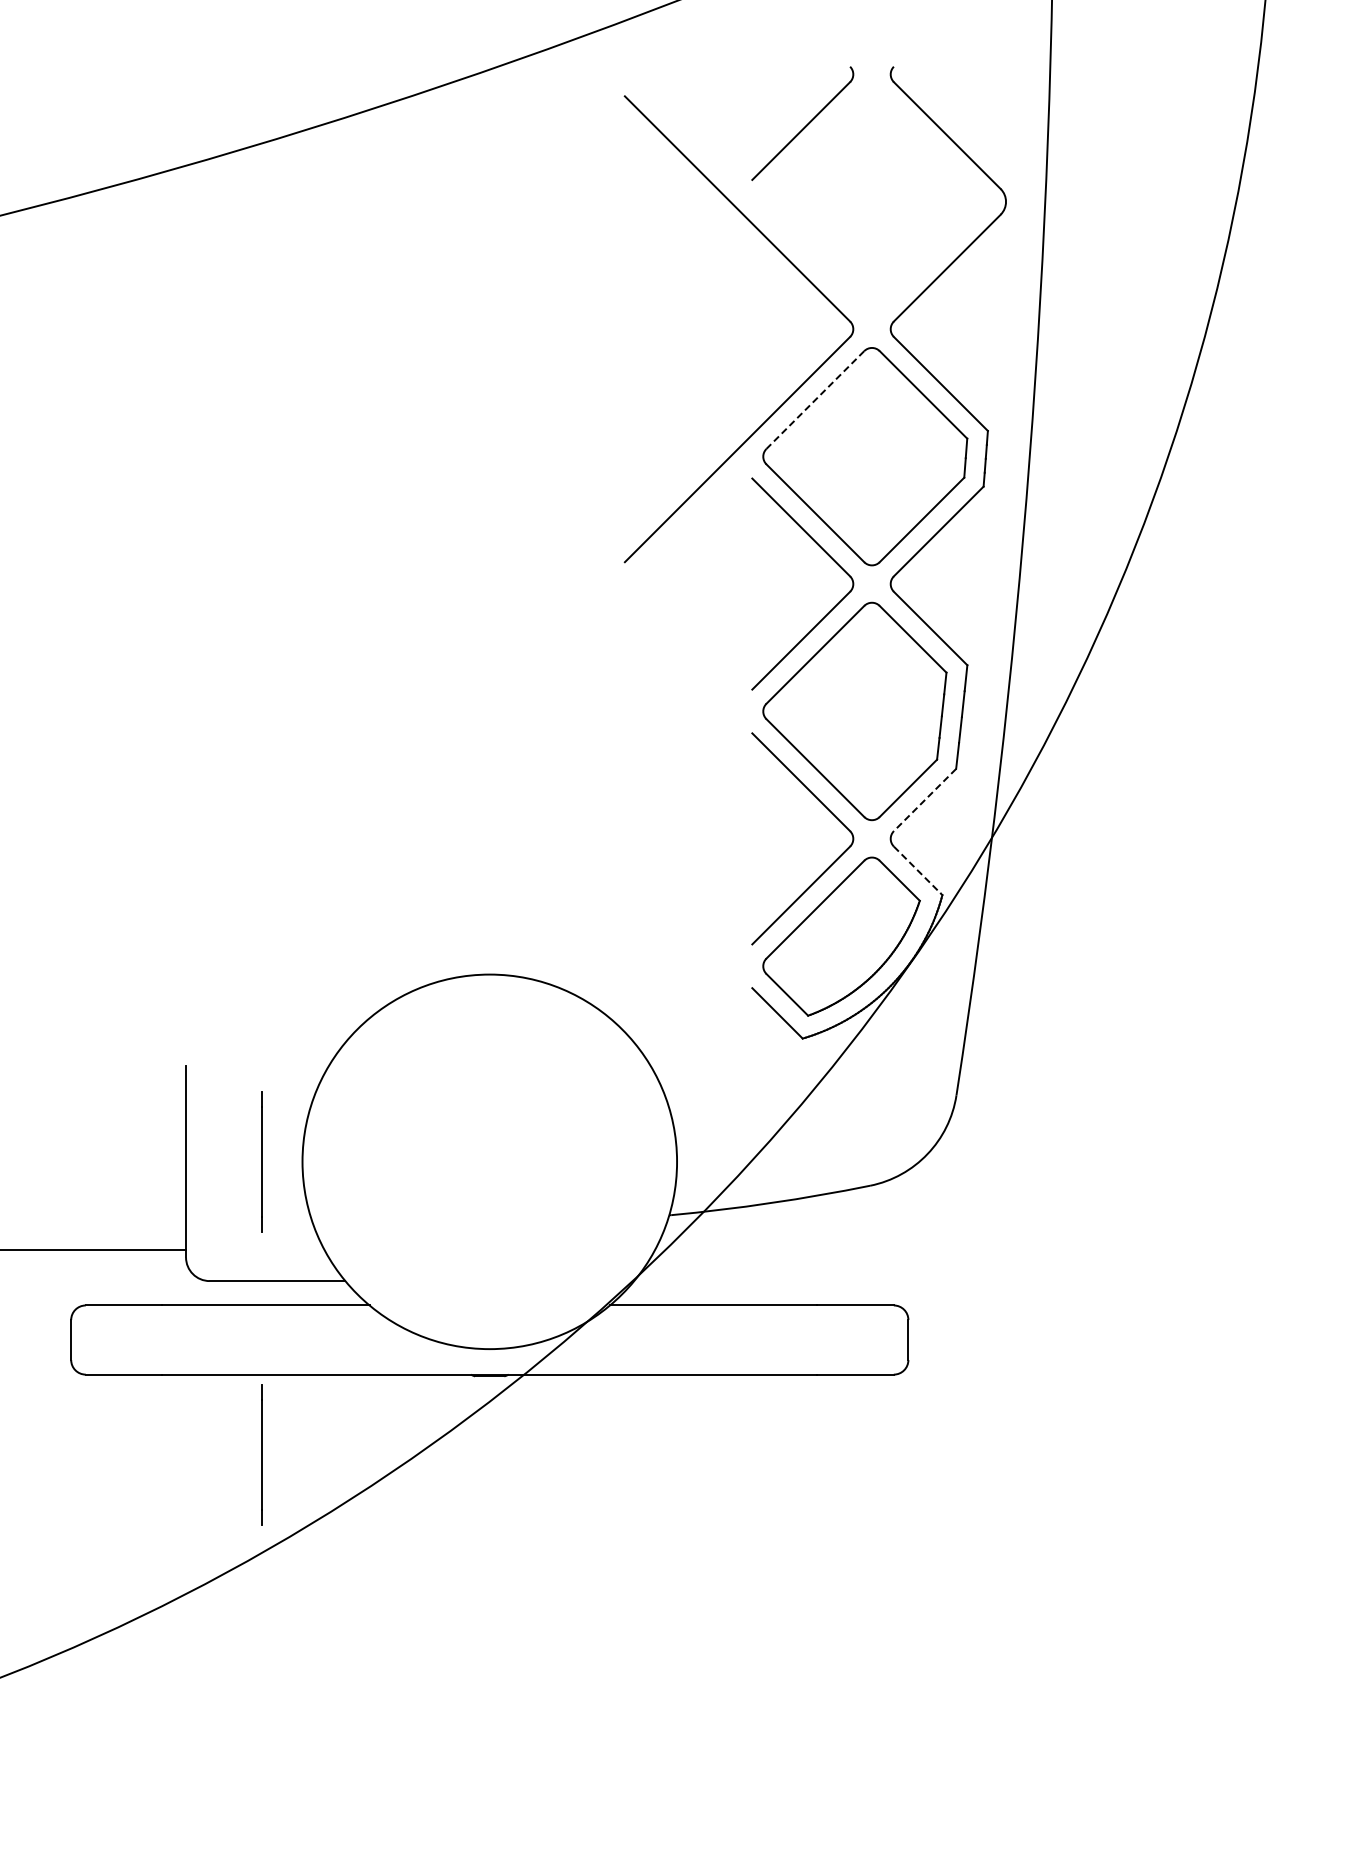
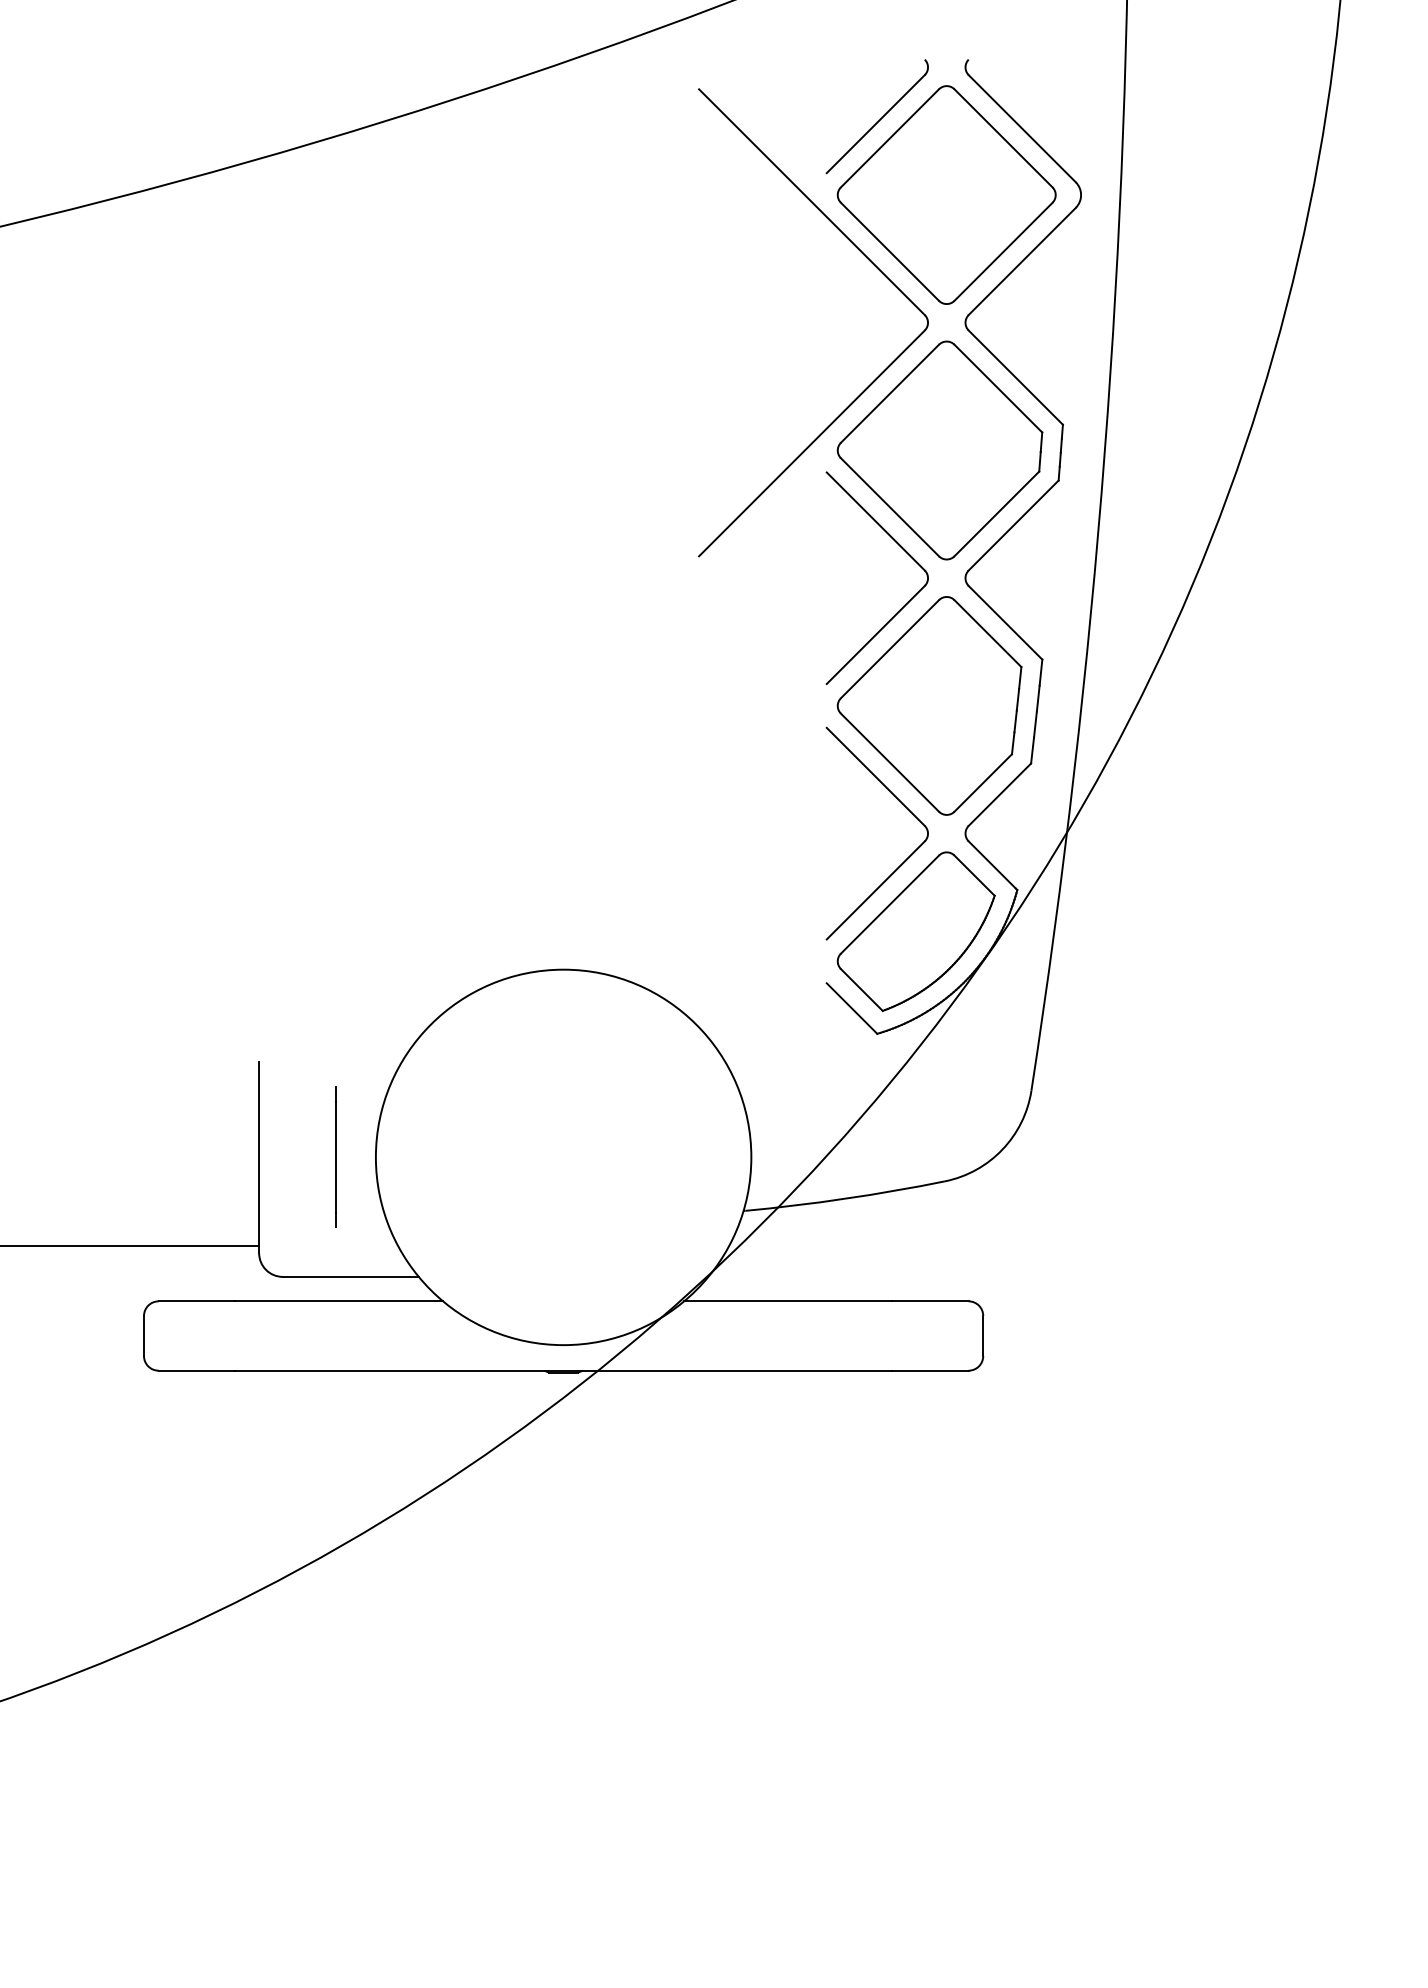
part: (871, 201) -> (946, 194), added
line: (814, 400) -> (889, 394), dashed -> solid
line: (924, 800) -> (999, 795), dashed -> solid
line: (917, 870) -> (992, 865), dashed -> solid
line: (262, 1454) -> (335, 1450), removed

